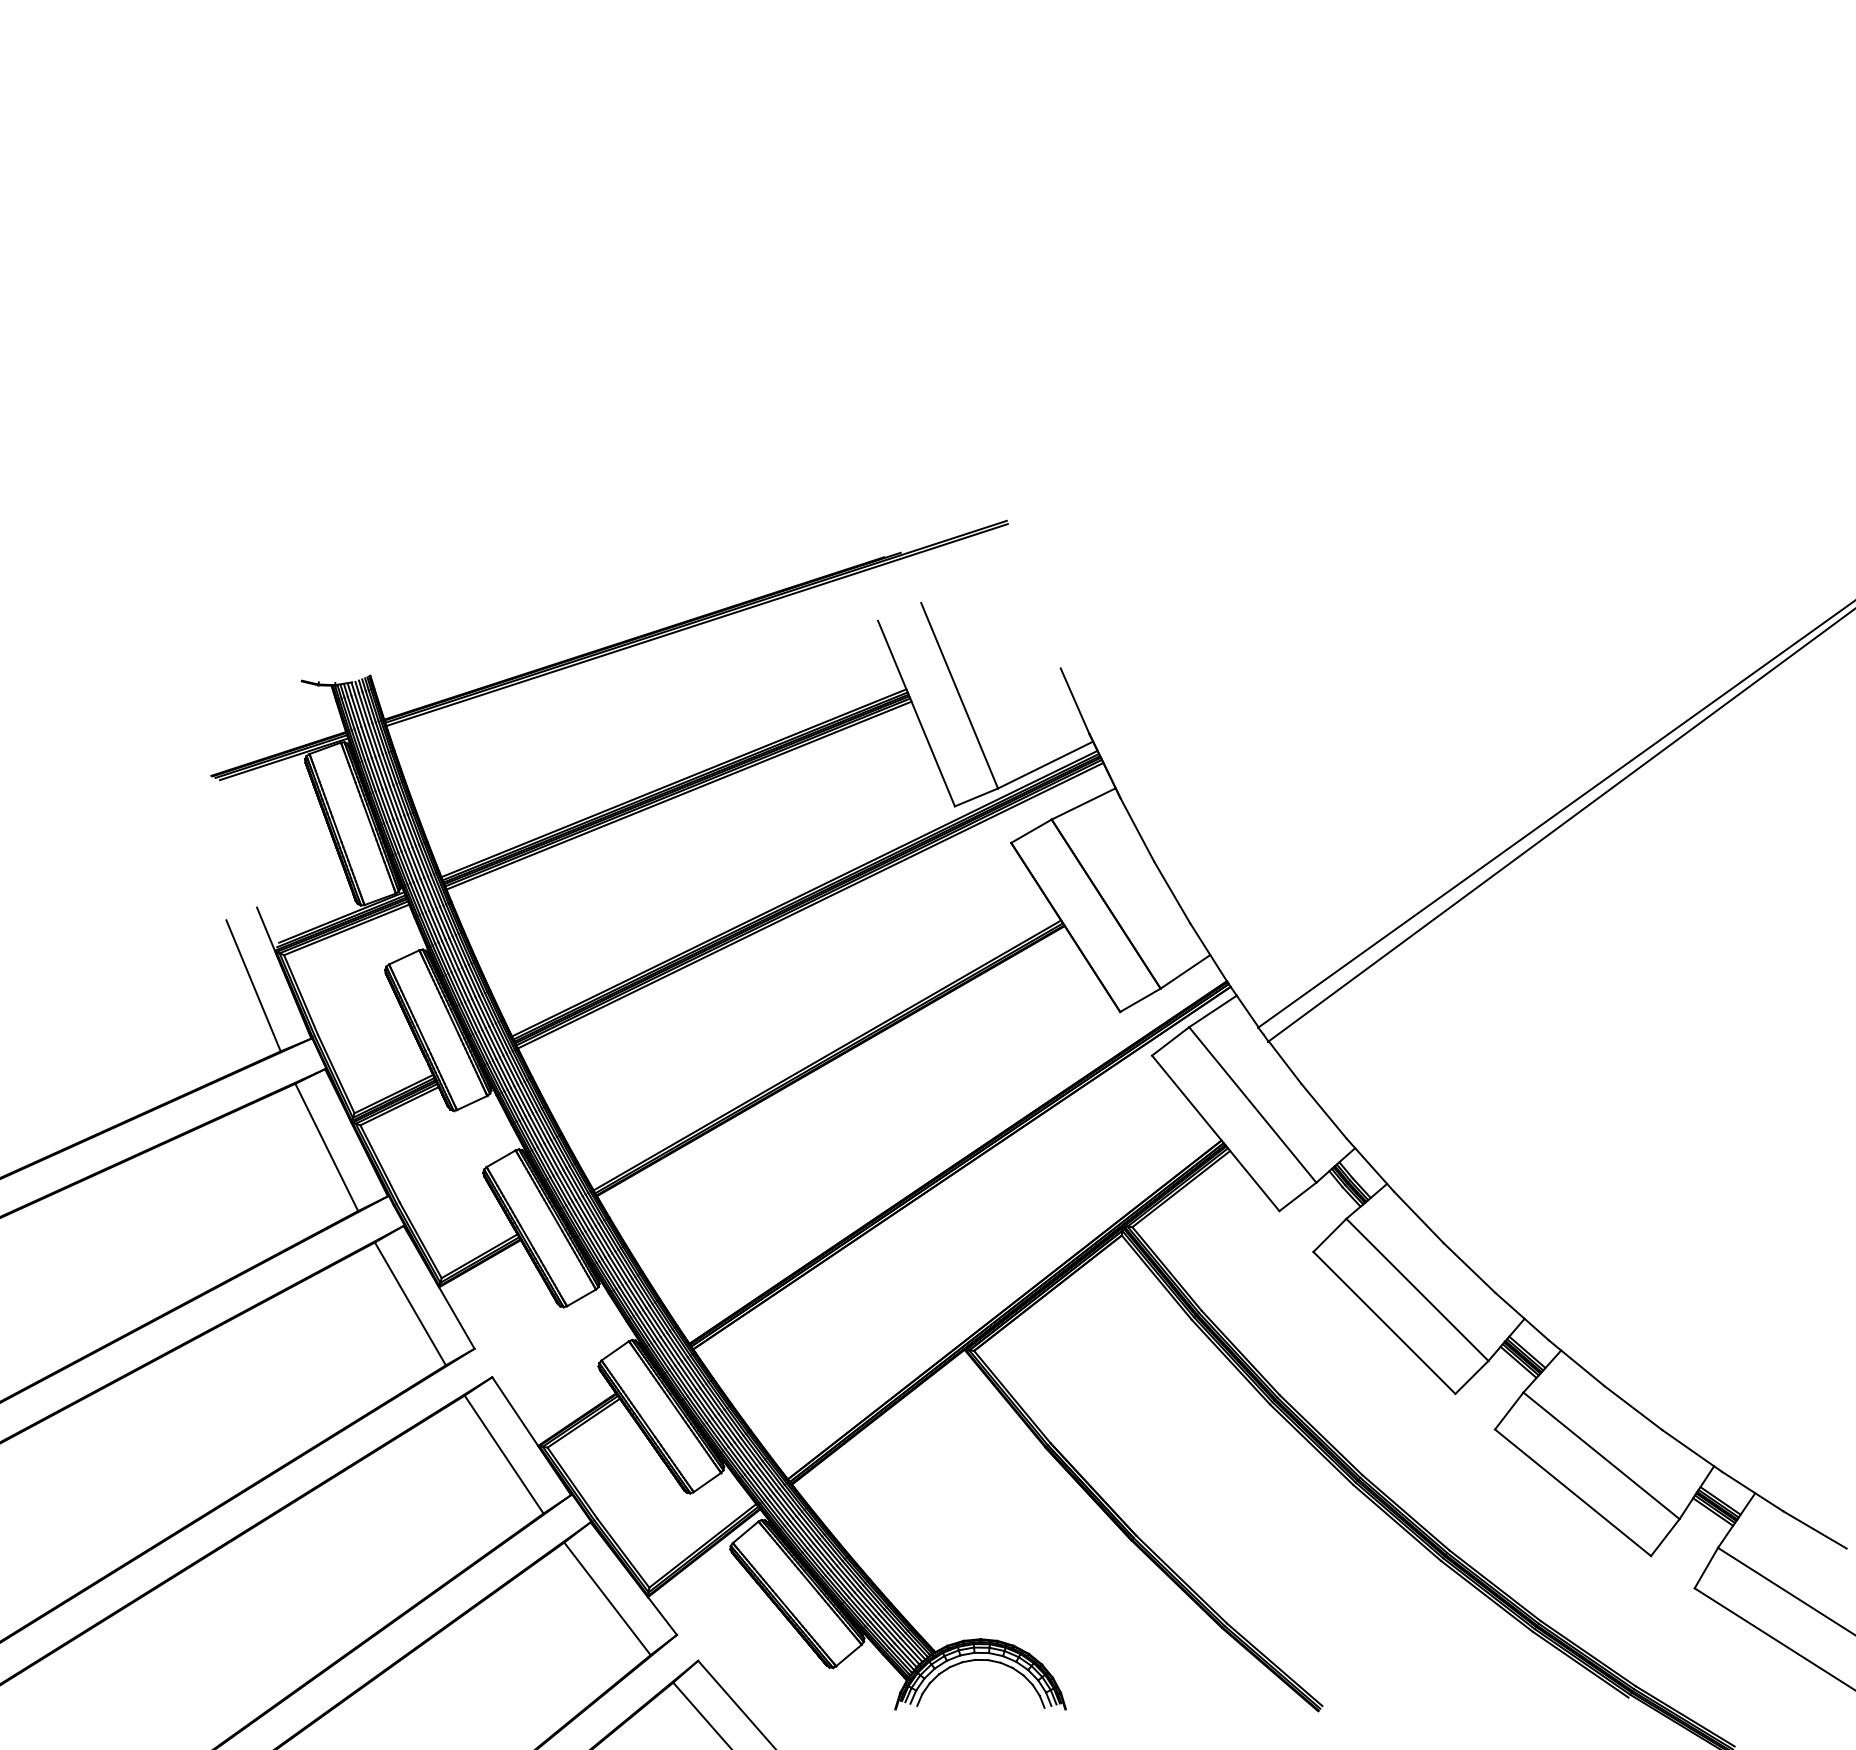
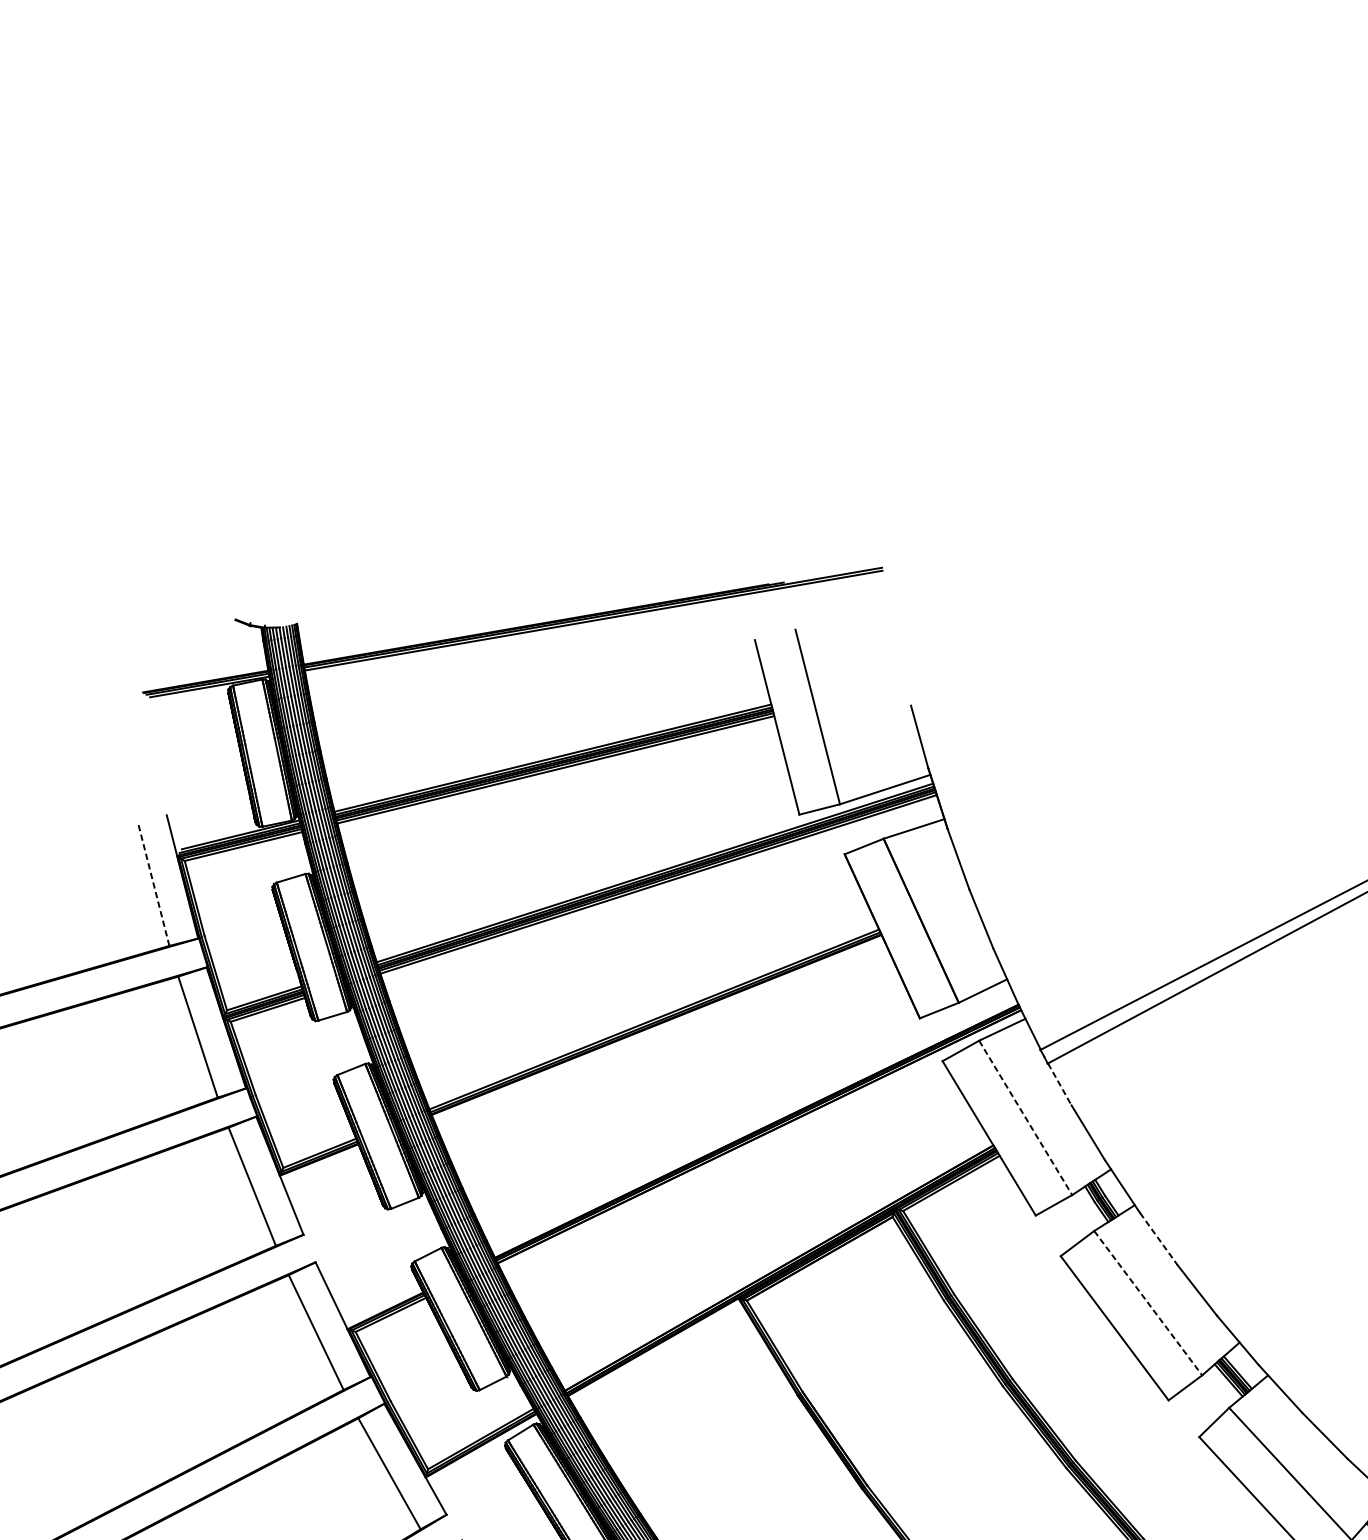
line: (253, 985) -> (153, 883), solid -> dashed
line: (1285, 1062) -> (1060, 1084), solid -> dashed
line: (1253, 1105) -> (1026, 1118), solid -> dashed
line: (1418, 1217) -> (1158, 1239), solid -> dashed
line: (1417, 1290) -> (1148, 1303), solid -> dashed

